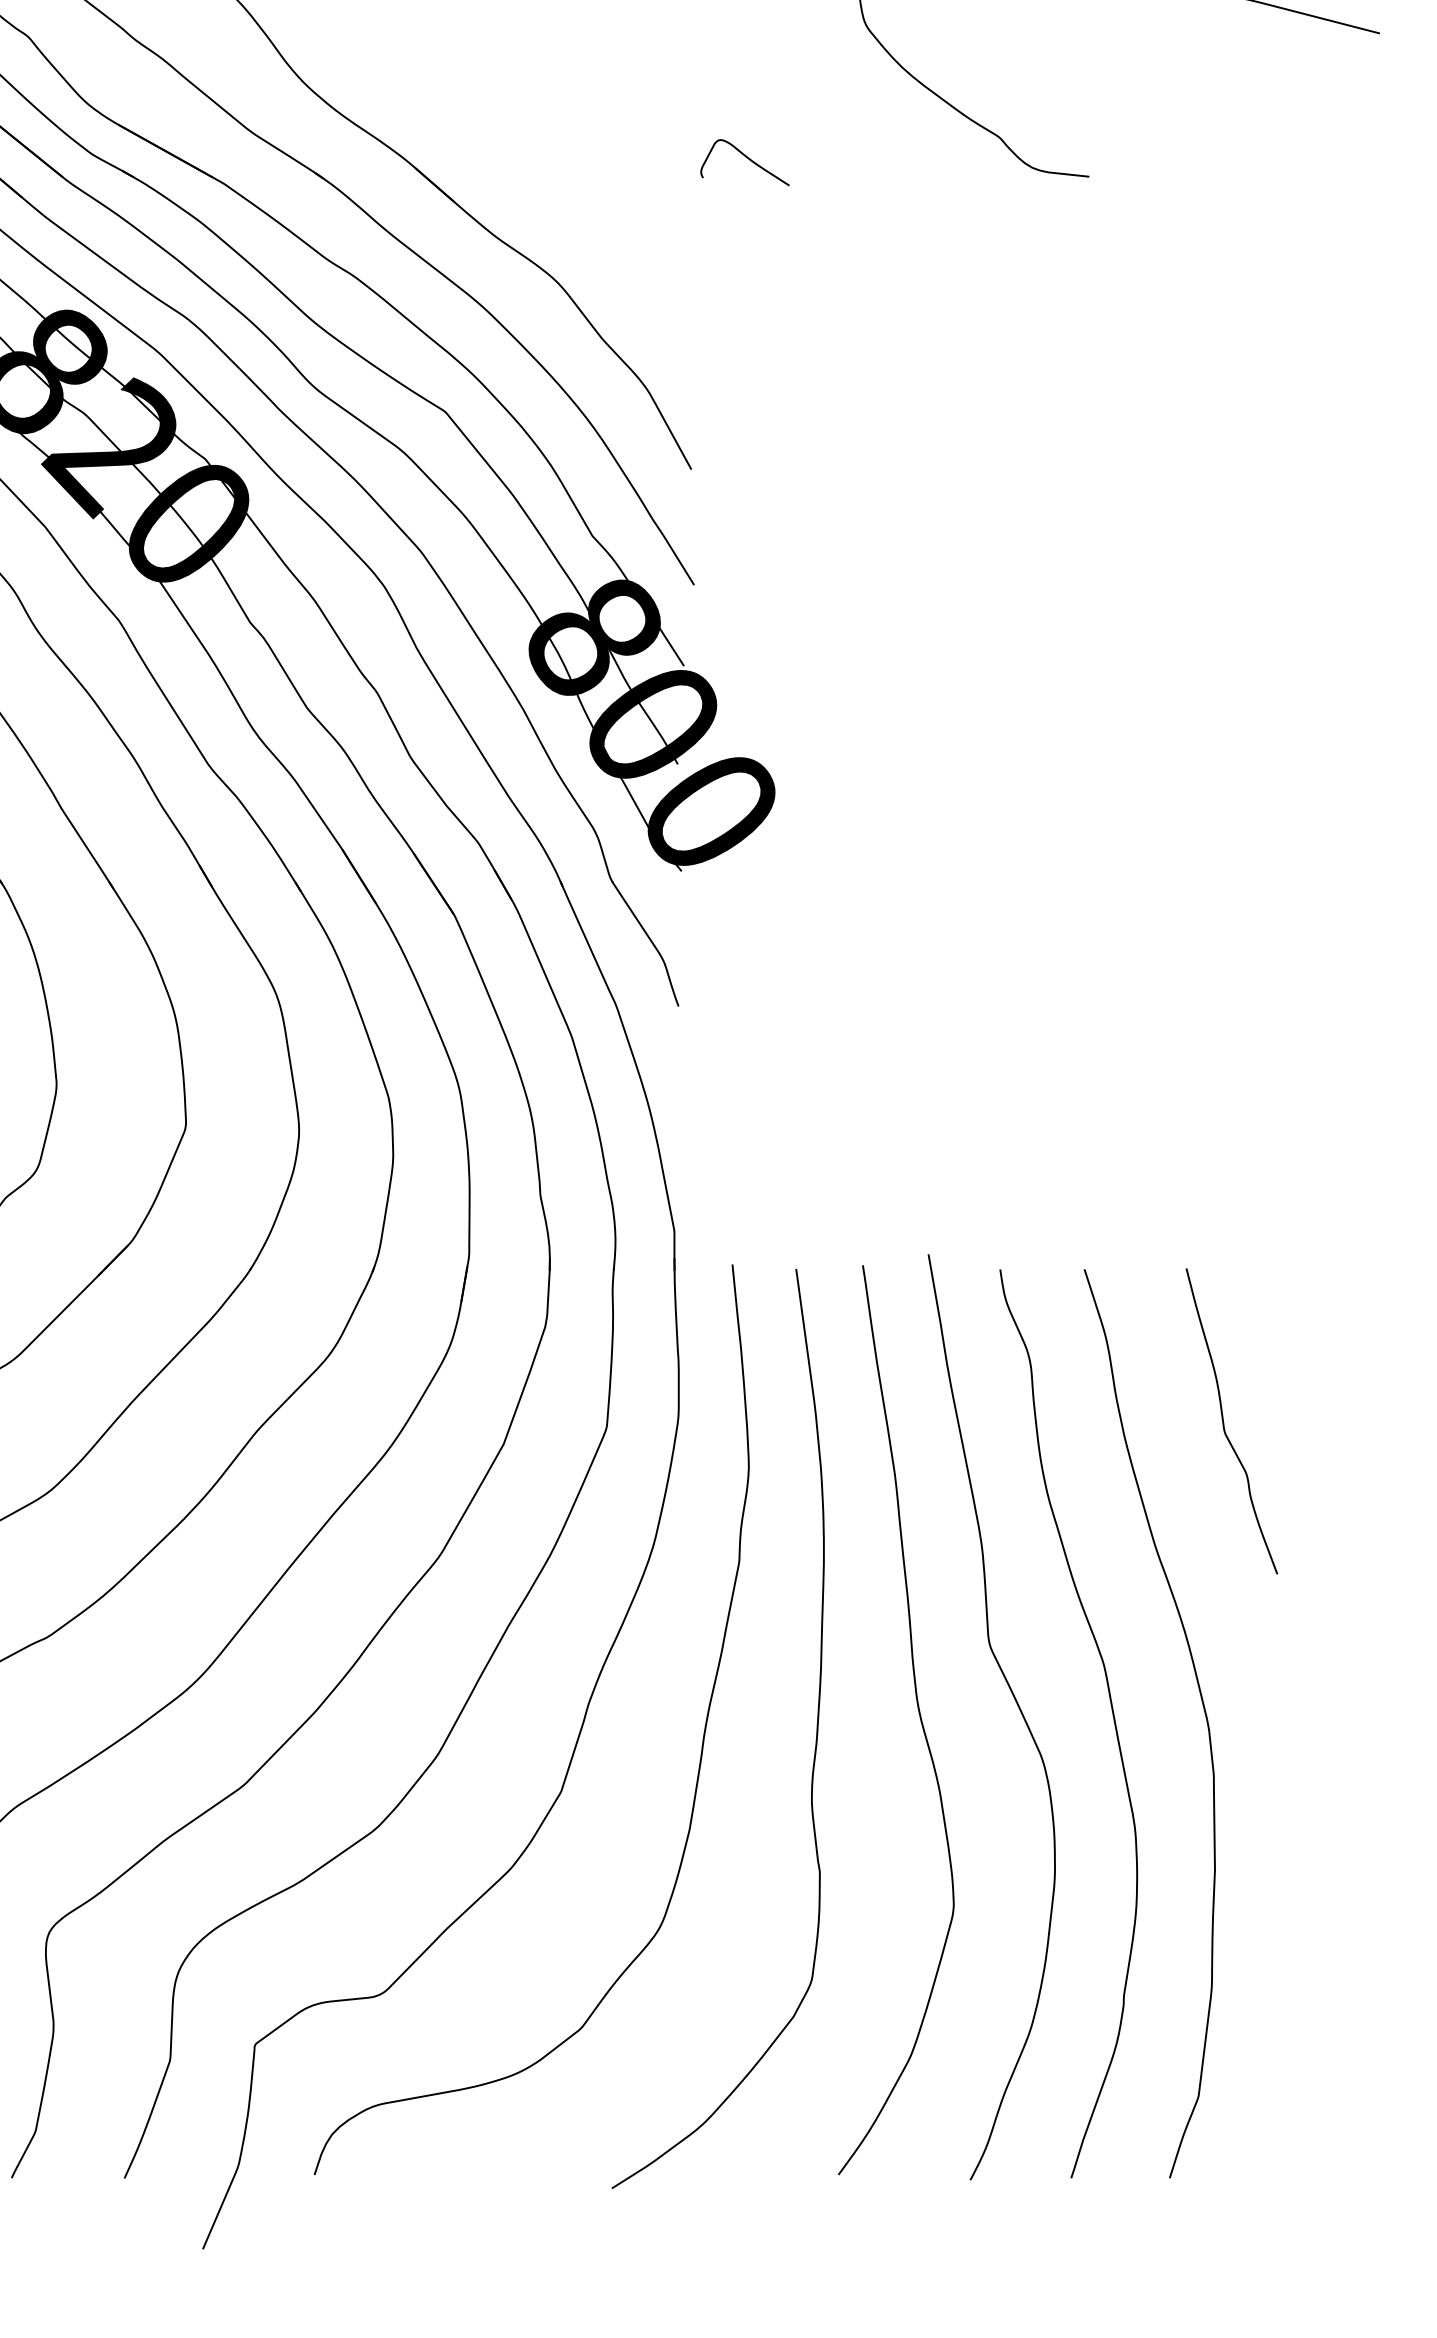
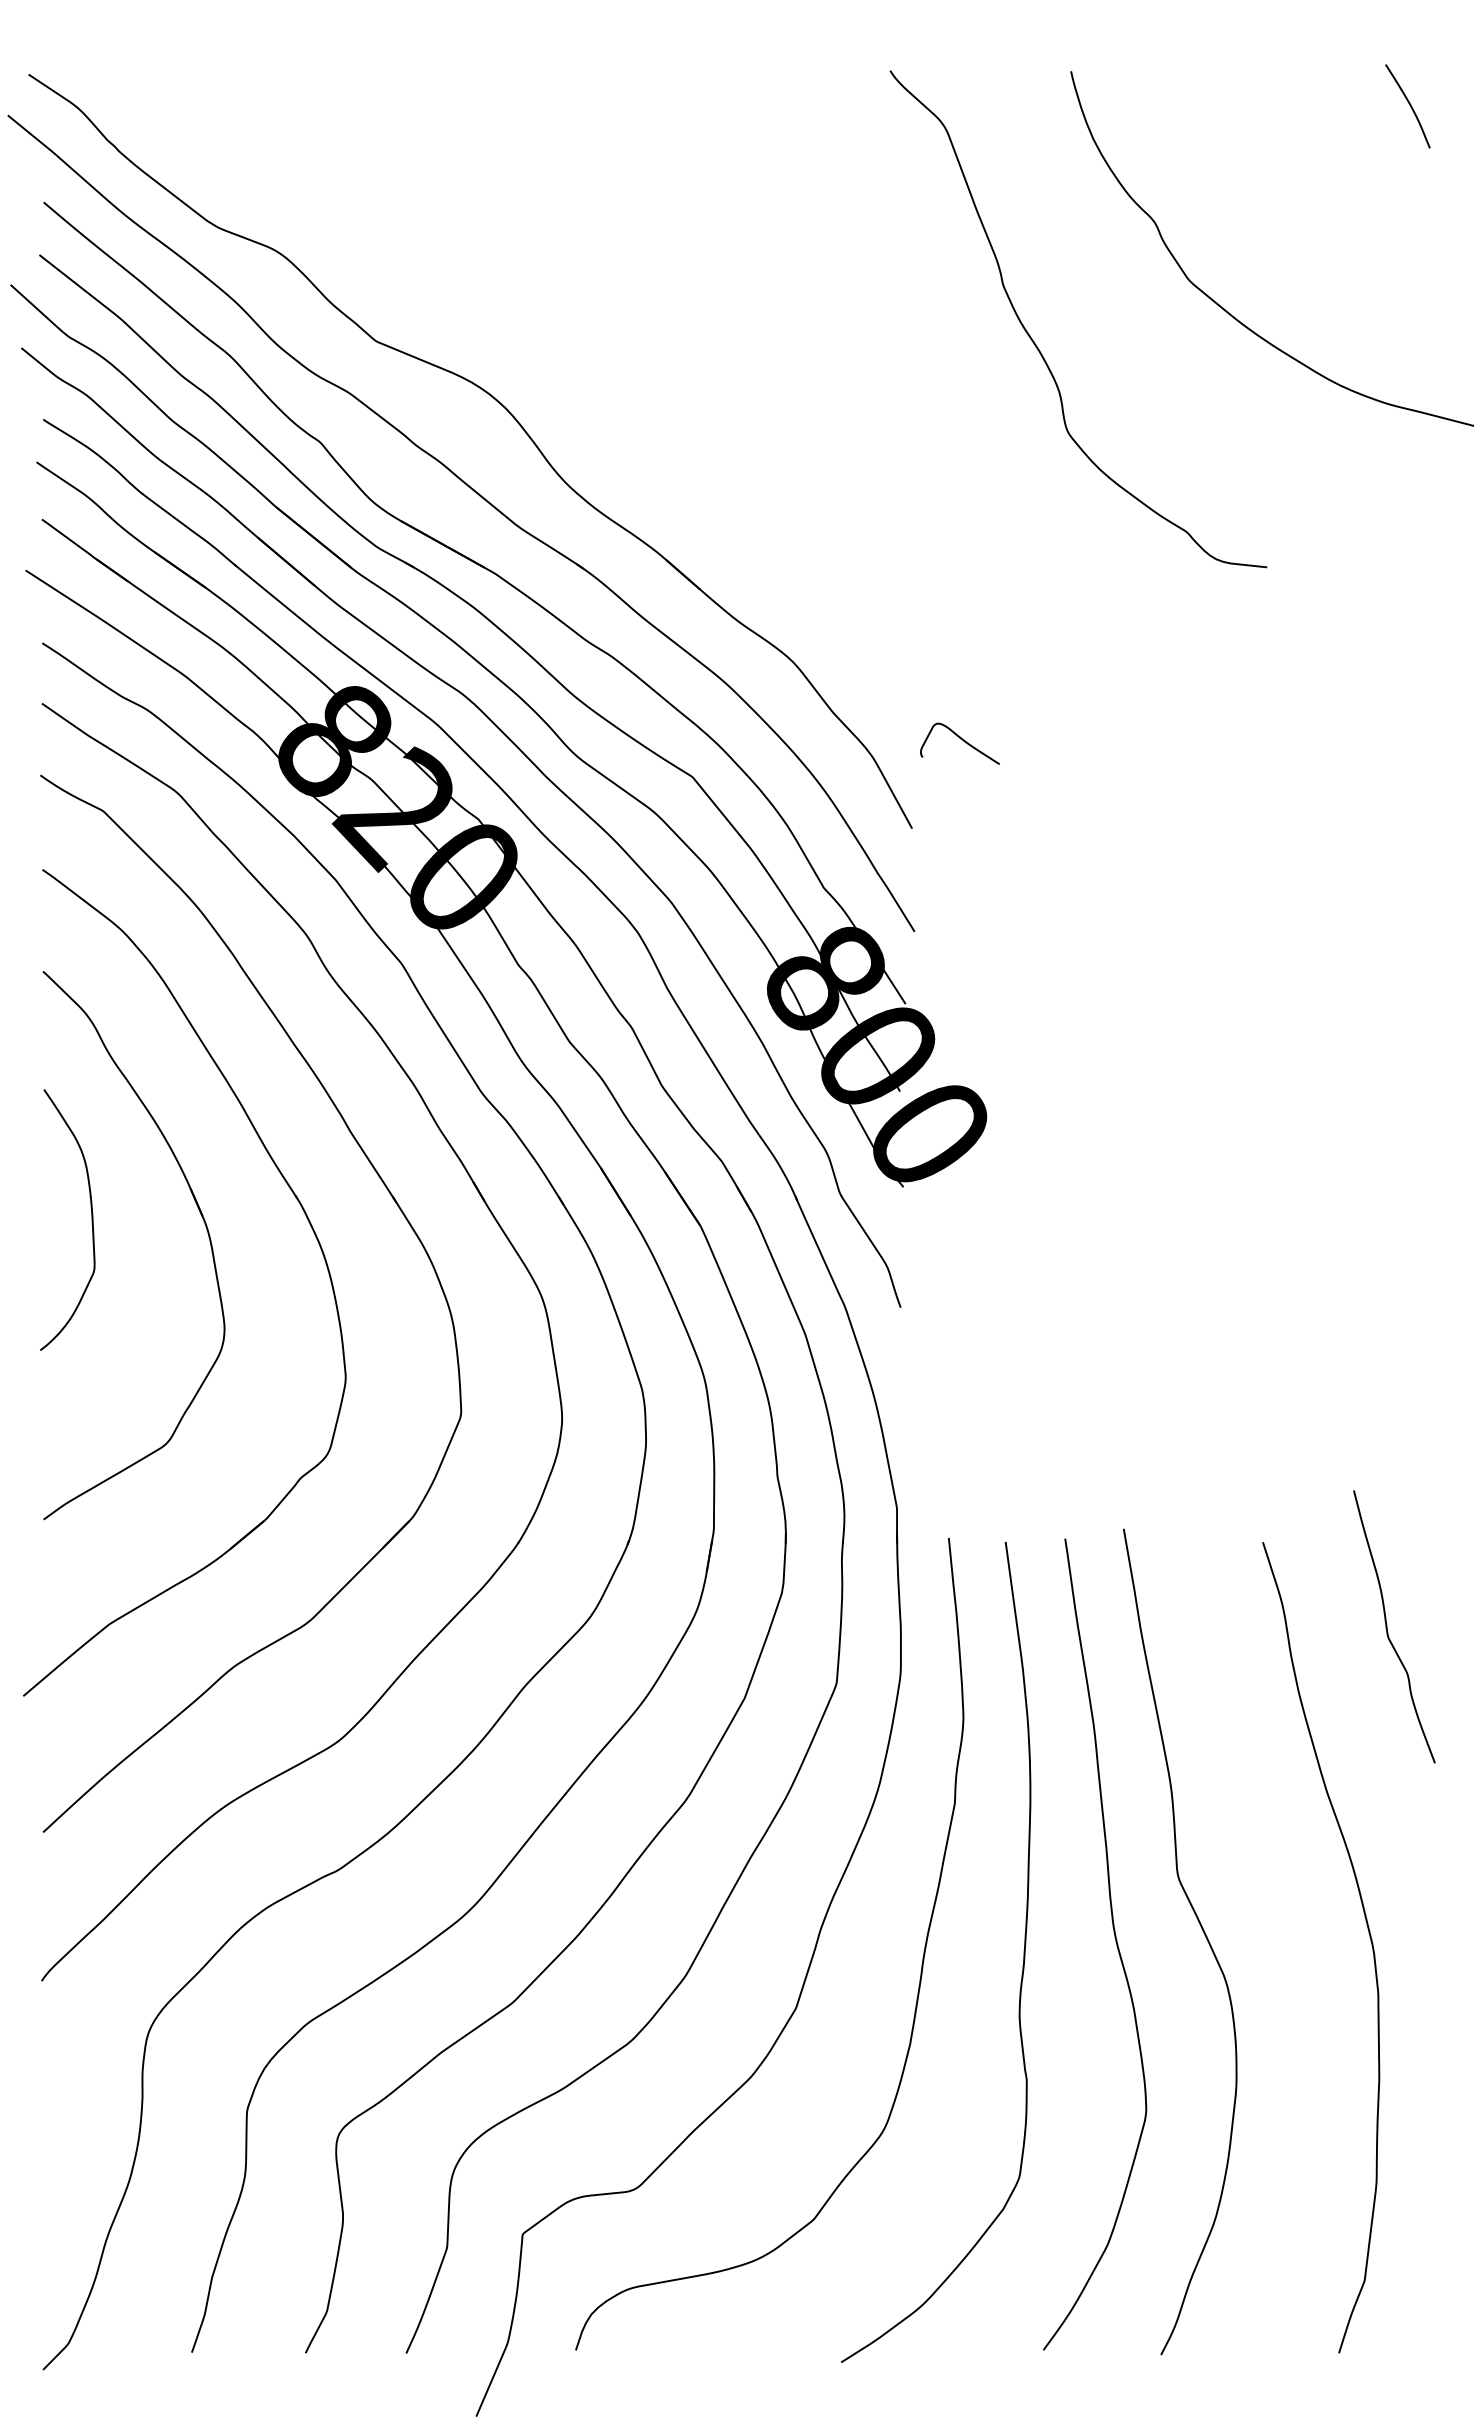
curve: (745, 157) -> (960, 739), moved
curve: (1224, 1420) -> (1387, 1626), moved
curve: (1112, 1714) -> (1287, 1939), removed

